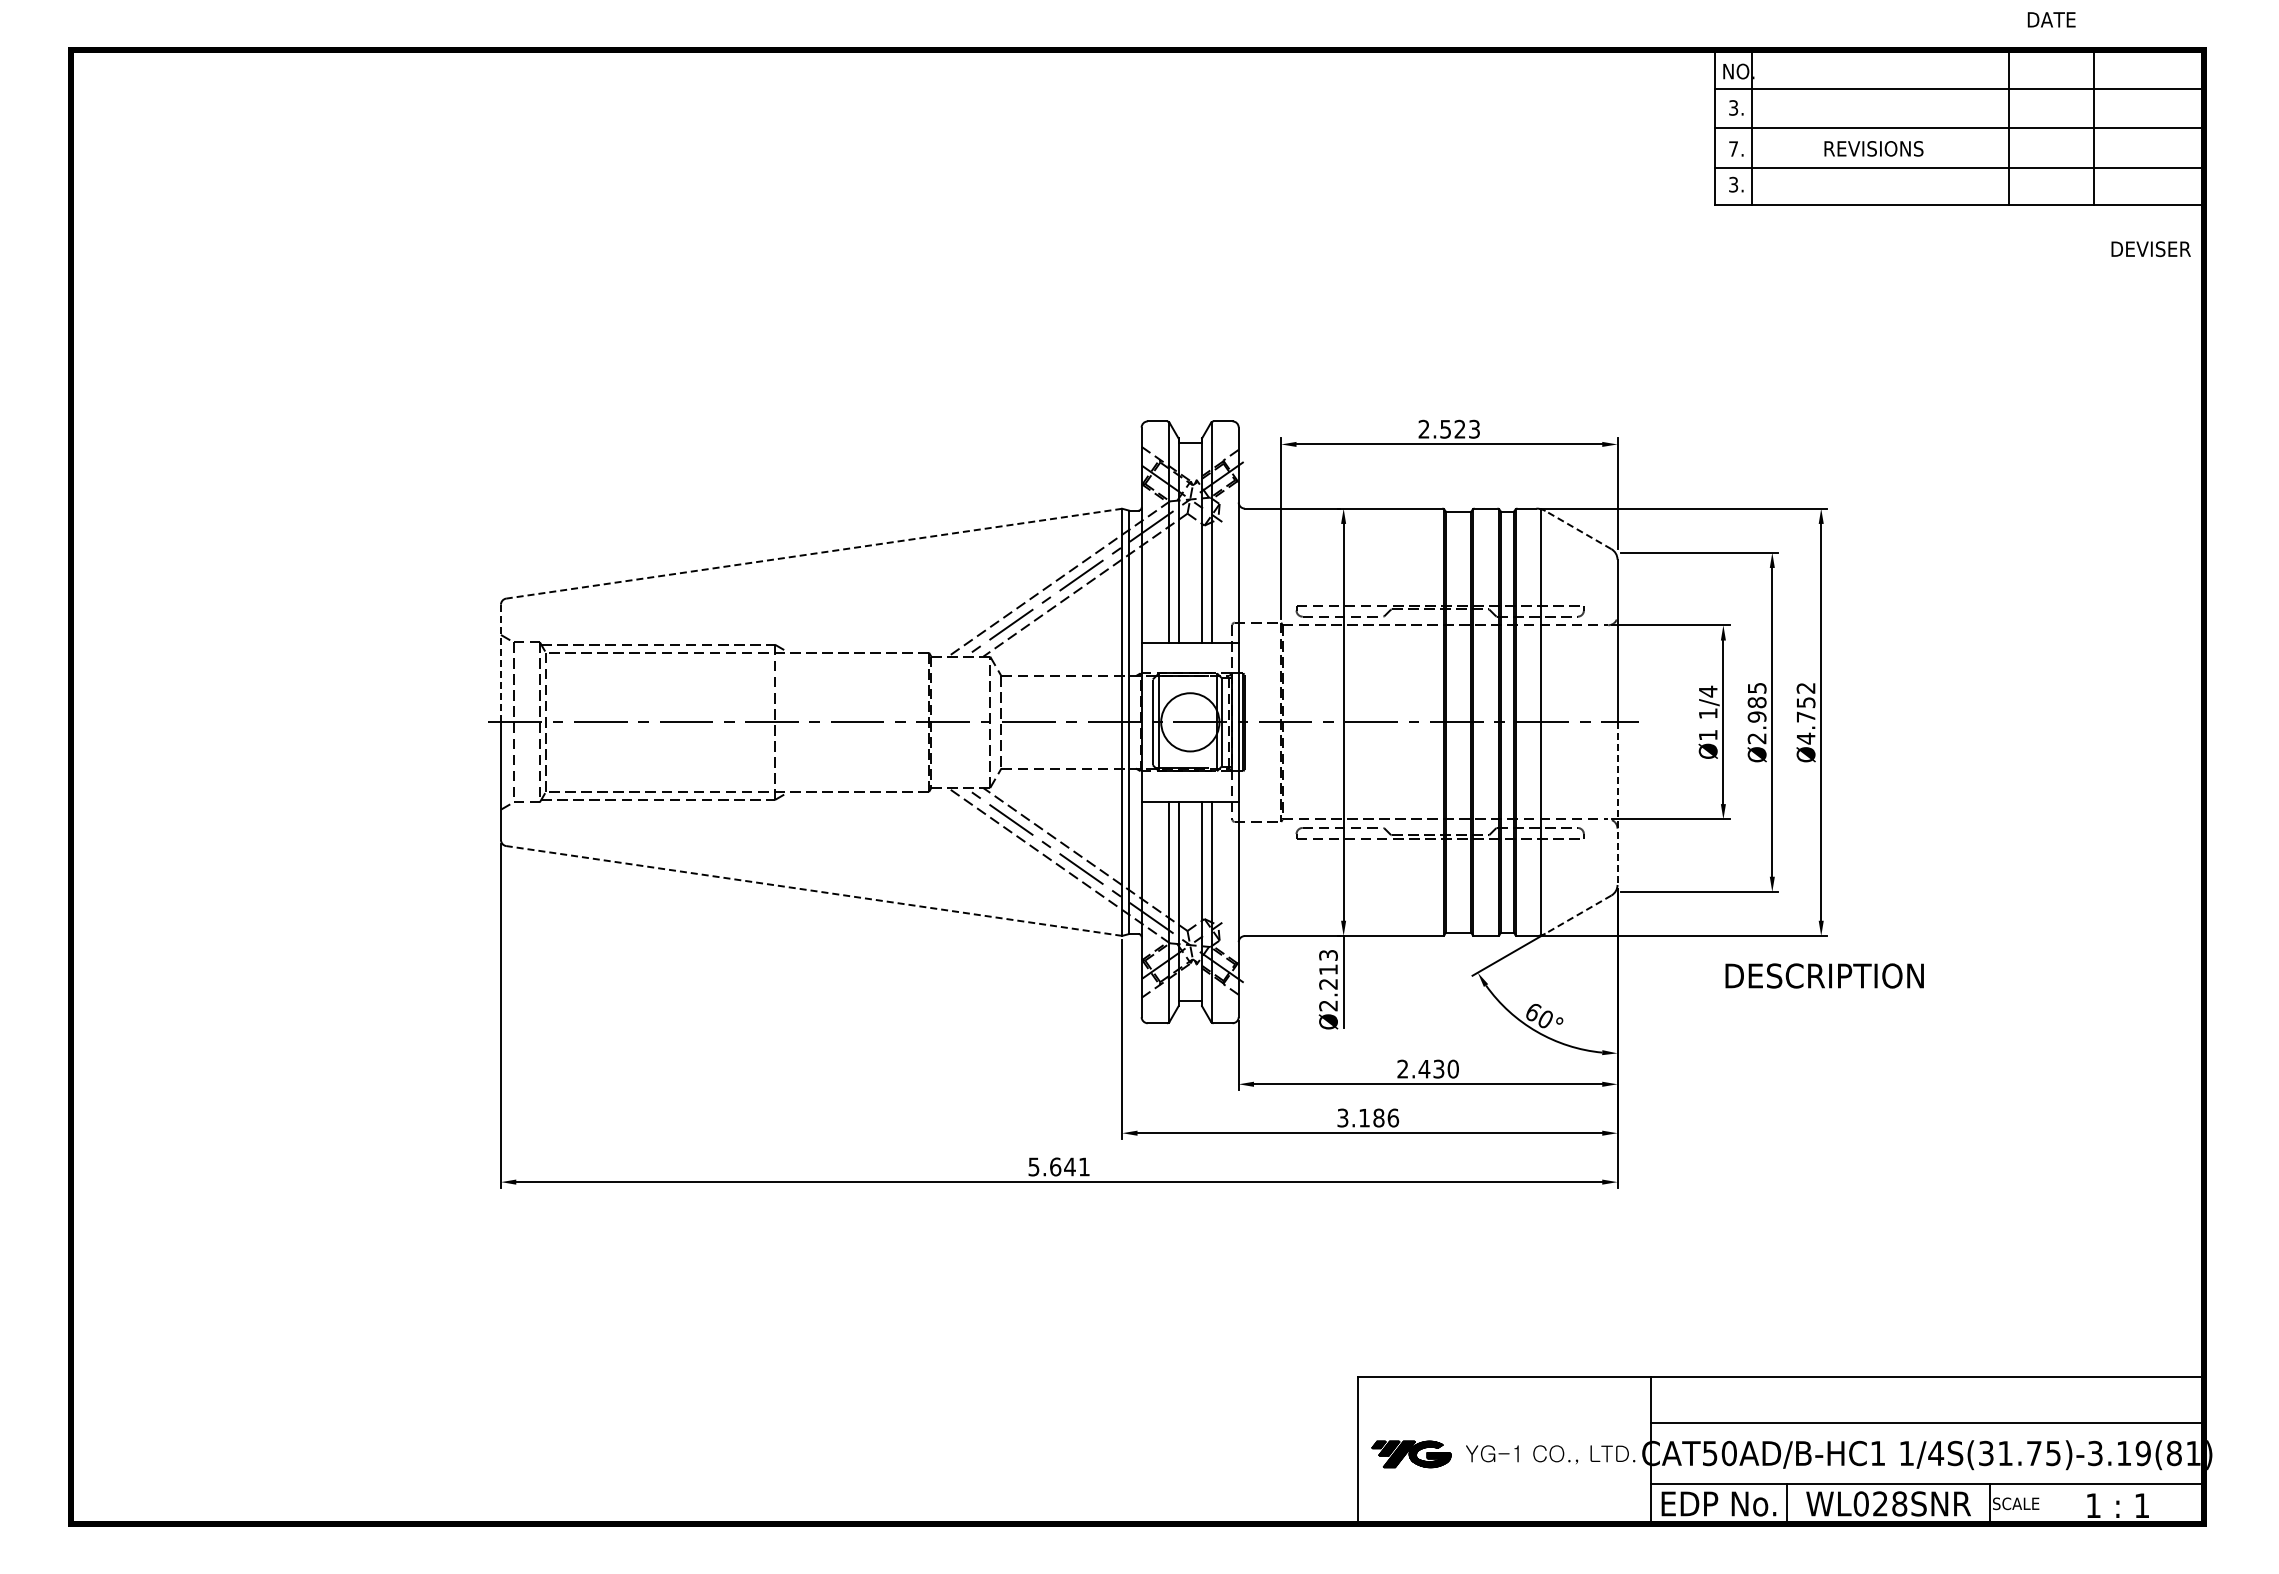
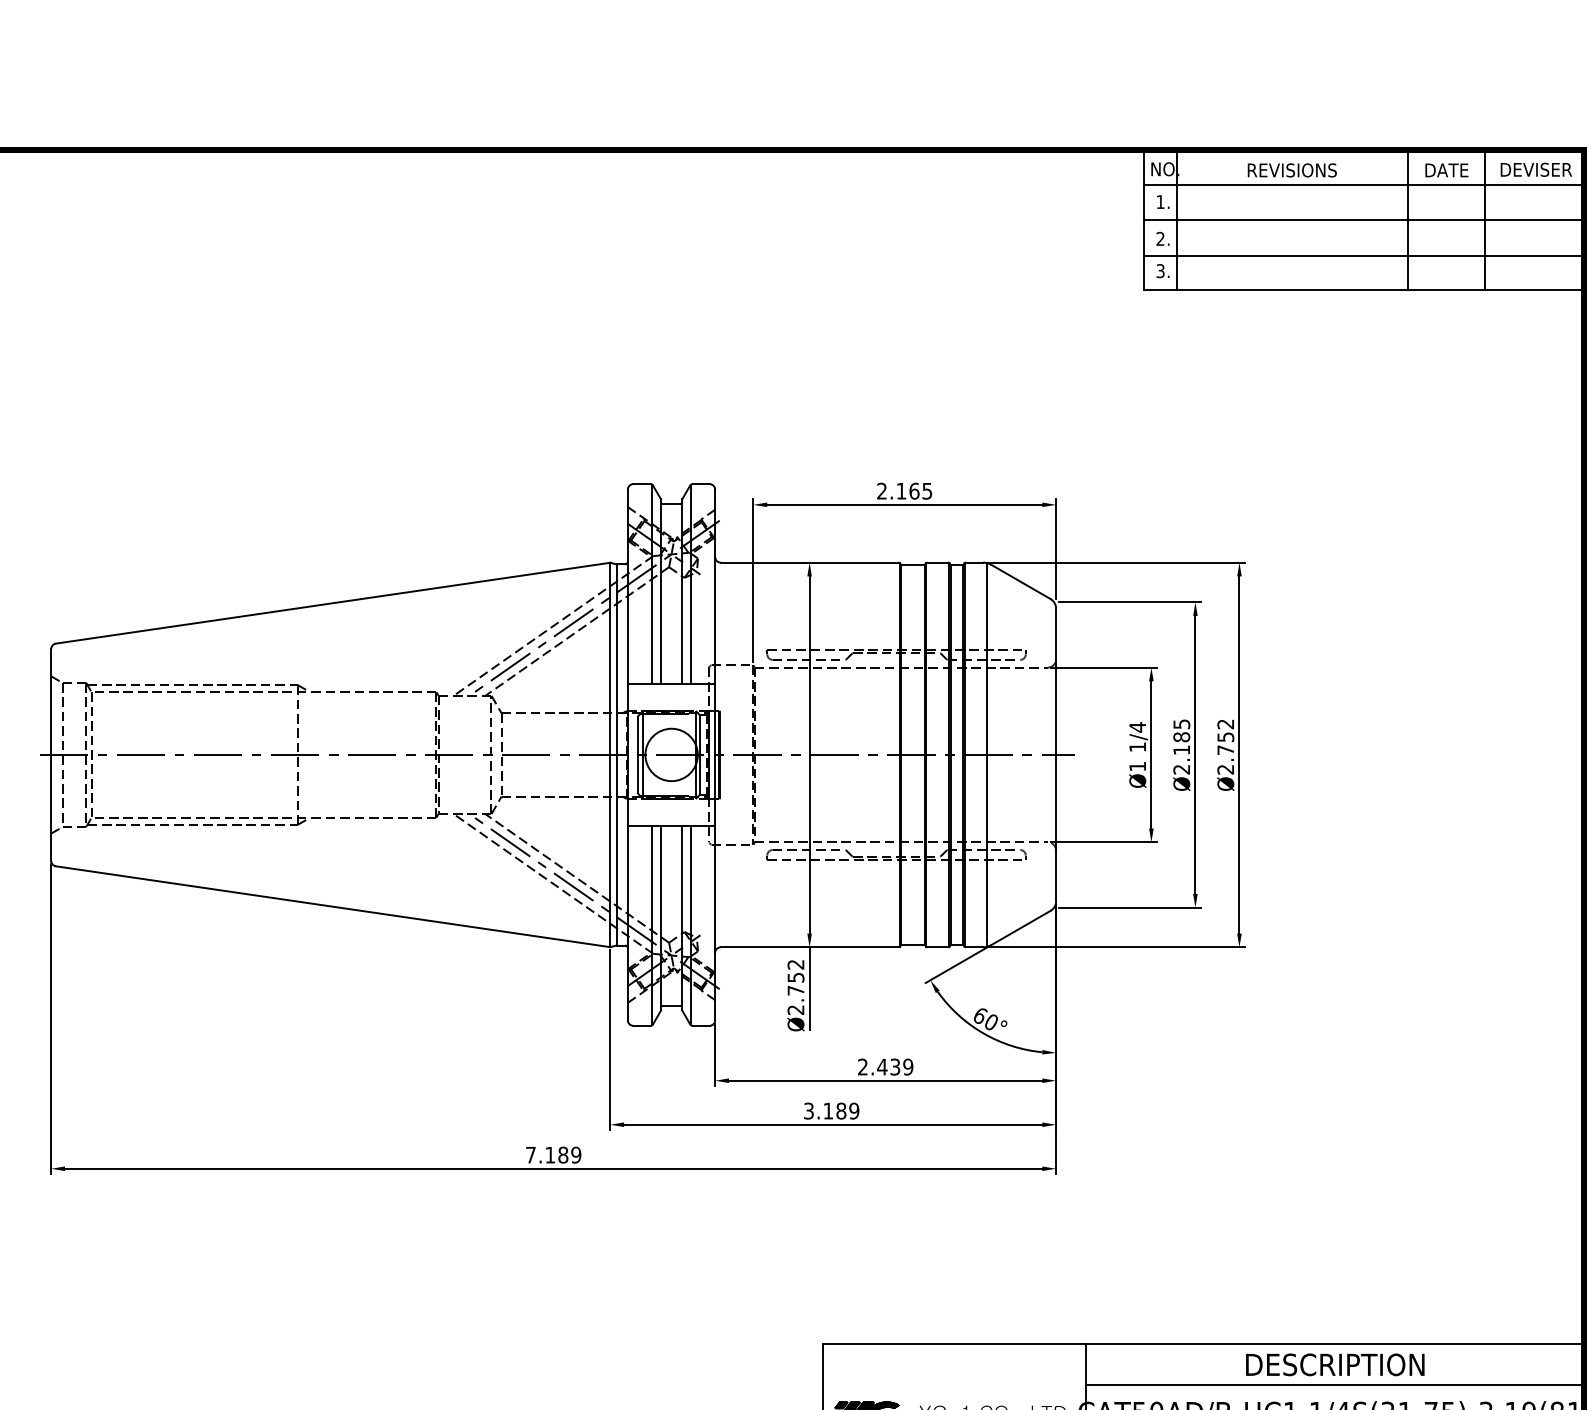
text: (2051, 19) -> (1446, 170), moved
text: (1733, 107) -> (1160, 201), 3. -> 1.
text: (1733, 148) -> (1160, 238), 7. -> 2.
text: (1873, 148) -> (1291, 170), moved
text: (2150, 249) -> (1535, 170), moved
text: (1459, 428) -> (913, 490), 2.523 -> 2.165
line: (1578, 529) -> (1020, 581), dashed -> solid
line: (813, 553) -> (332, 603), dashed -> solid
line: (500, 663) -> (50, 702), dashed -> solid
text: (1756, 716) -> (1181, 749), Ø2.985 -> Ø2.185
text: (1805, 738) -> (1225, 769), Ø4.752 -> Ø2.752
line: (1617, 804) -> (1056, 828), dashed -> solid
line: (813, 890) -> (332, 906), dashed -> solid
line: (1578, 914) -> (1020, 927), dashed -> solid
text: (1328, 969) -> (795, 977), Ø2.213 -> Ø2.752
text: (1824, 975) -> (1335, 1364), moved
text: (1452, 1069) -> (907, 1067), 2.430 -> 2.439
text: (1393, 1117) -> (854, 1110), 3.186 -> 3.189
text: (1058, 1166) -> (552, 1154), 5.641 -> 7.189

